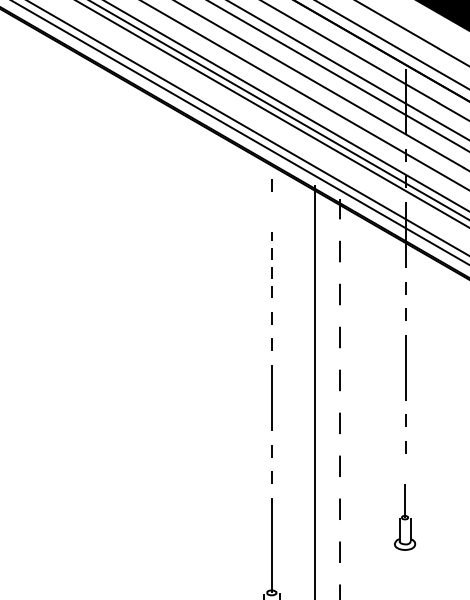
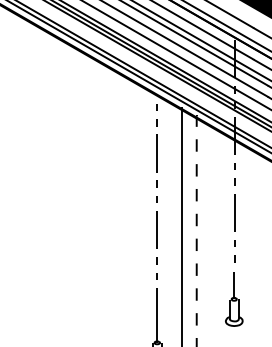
line: (270, 211) -> (156, 122), added
line: (272, 263) -> (157, 152), dashed -> solid
part: (405, 517) -> (234, 299), size x1.43

